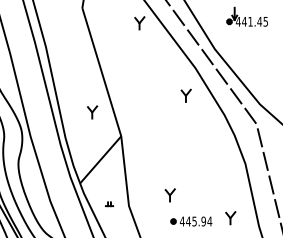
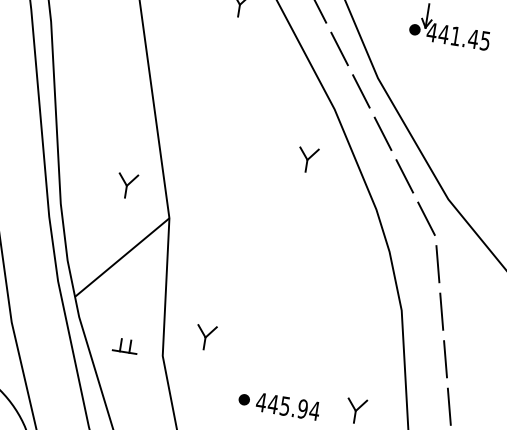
part: (92, 112) -> (127, 185), moved
part: (169, 195) -> (204, 337), moved
part: (109, 204) -> (125, 346), size x1.67

